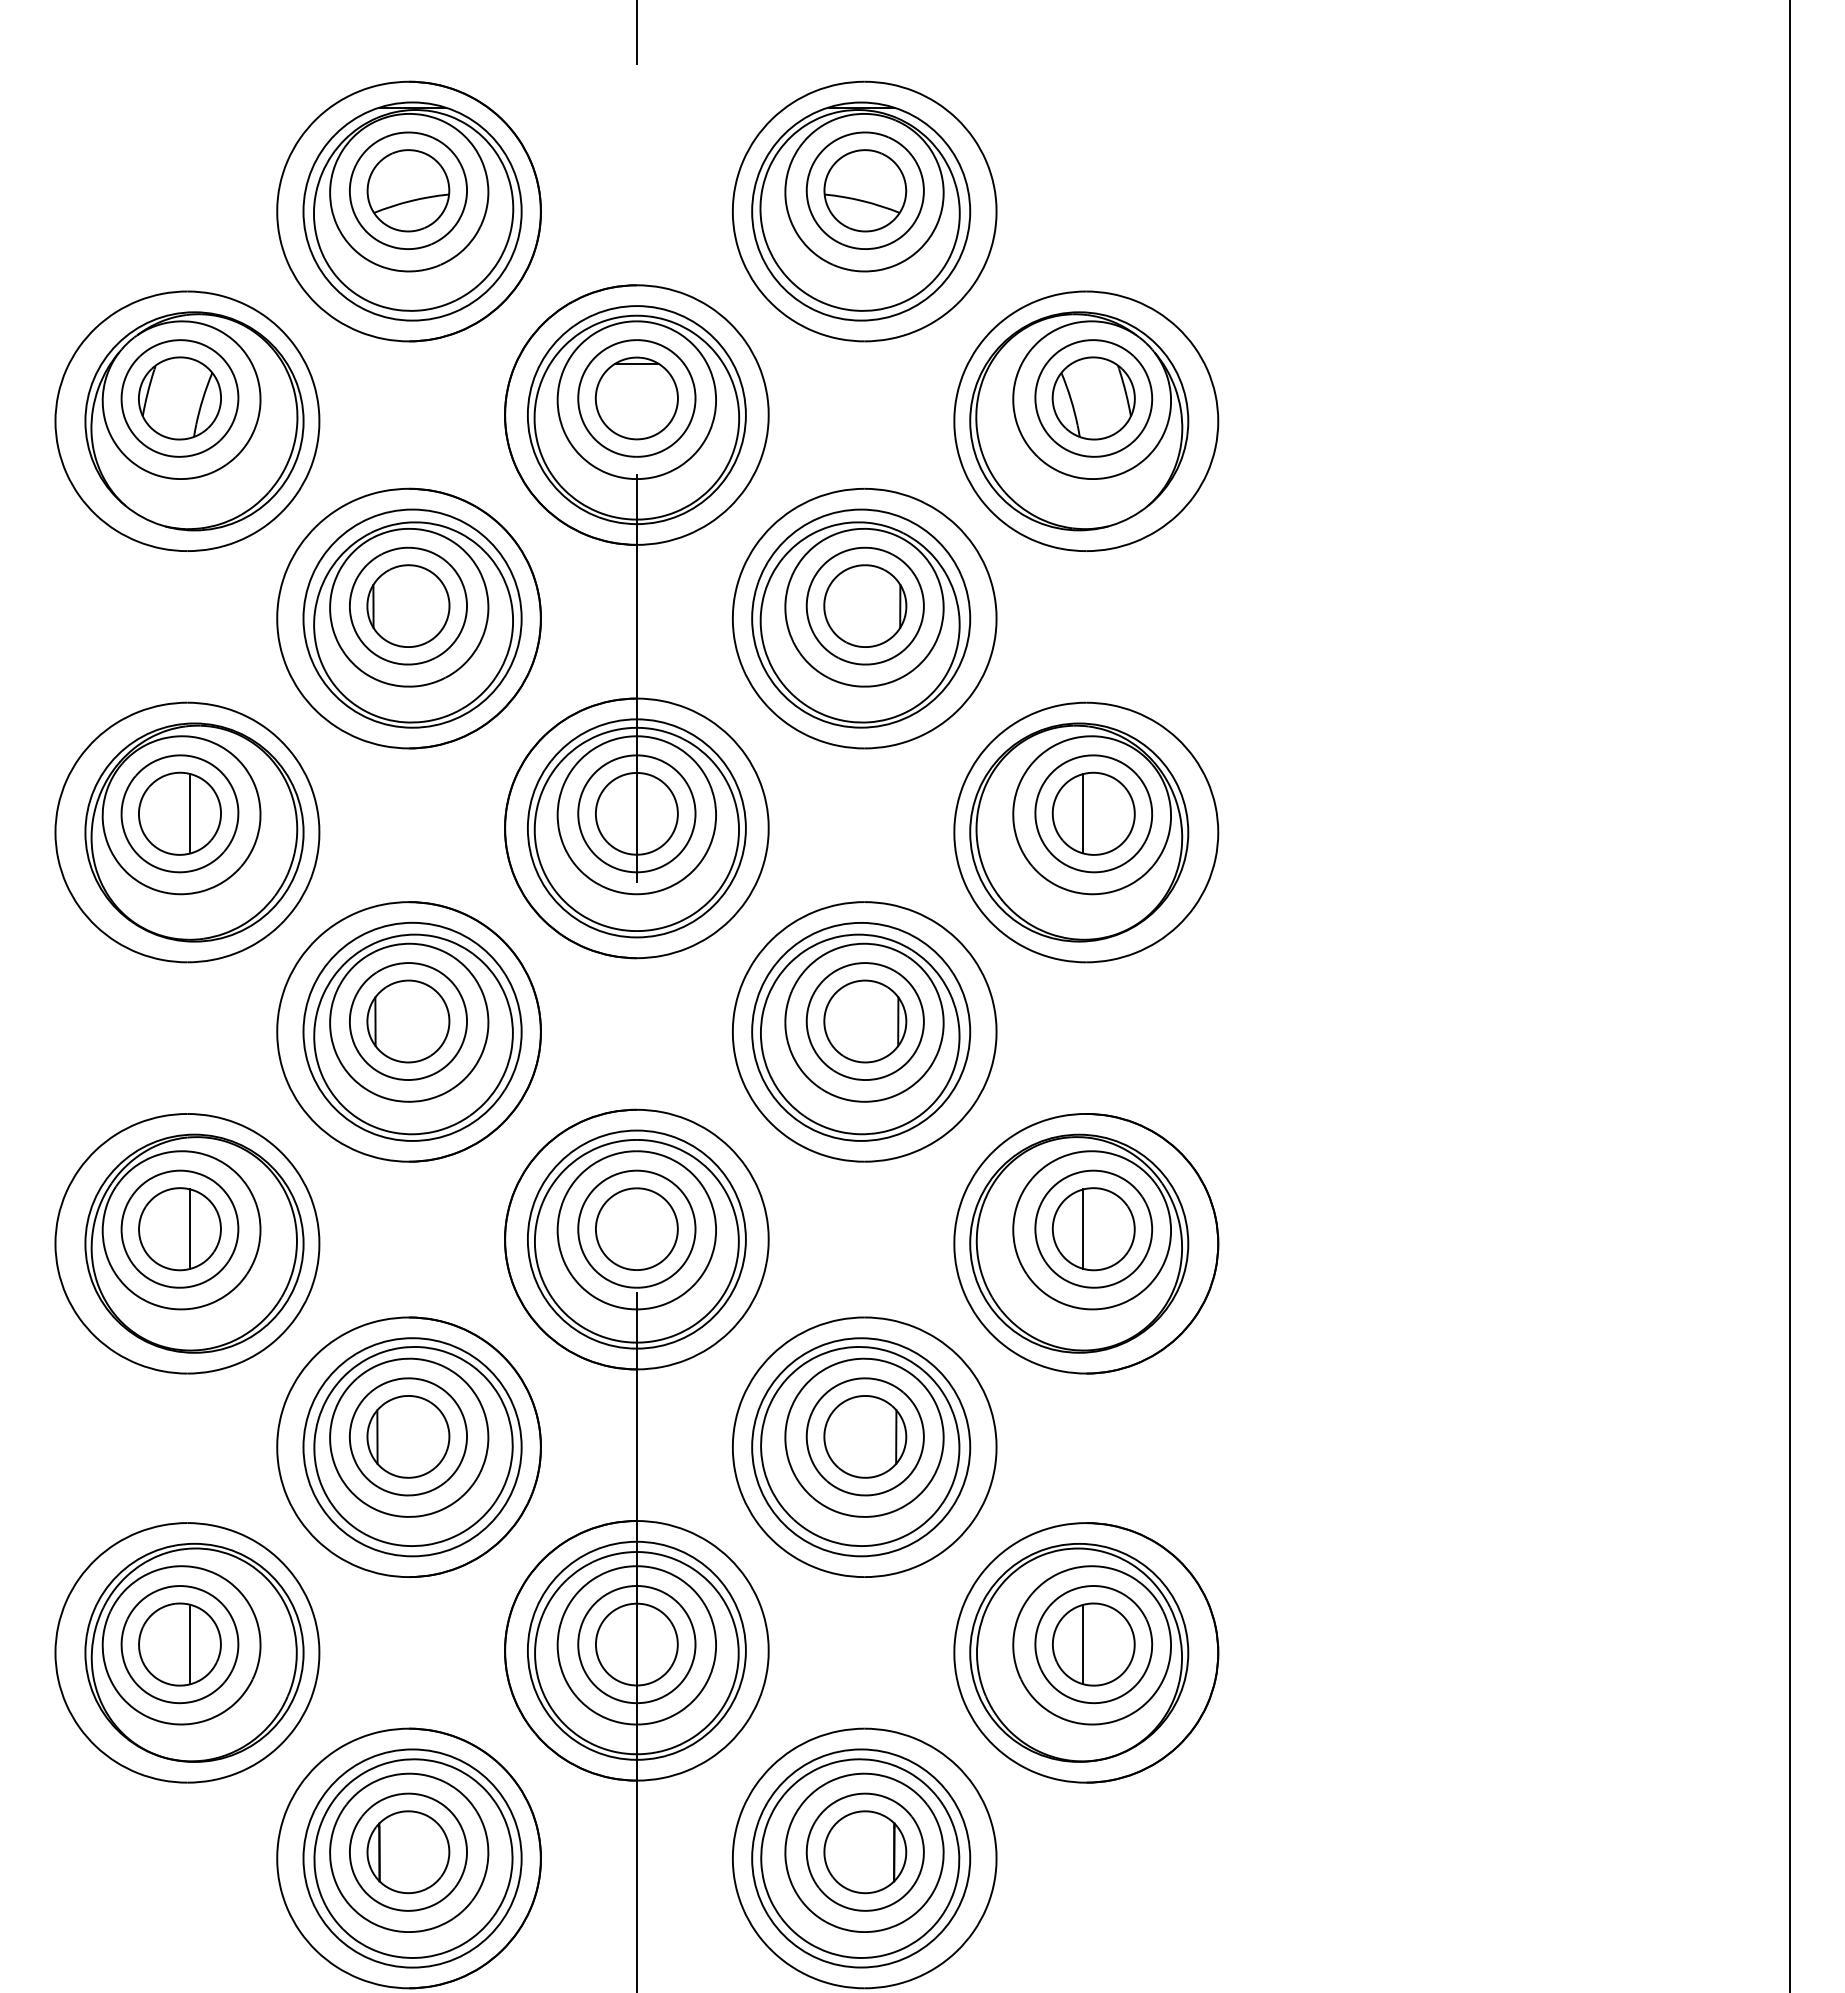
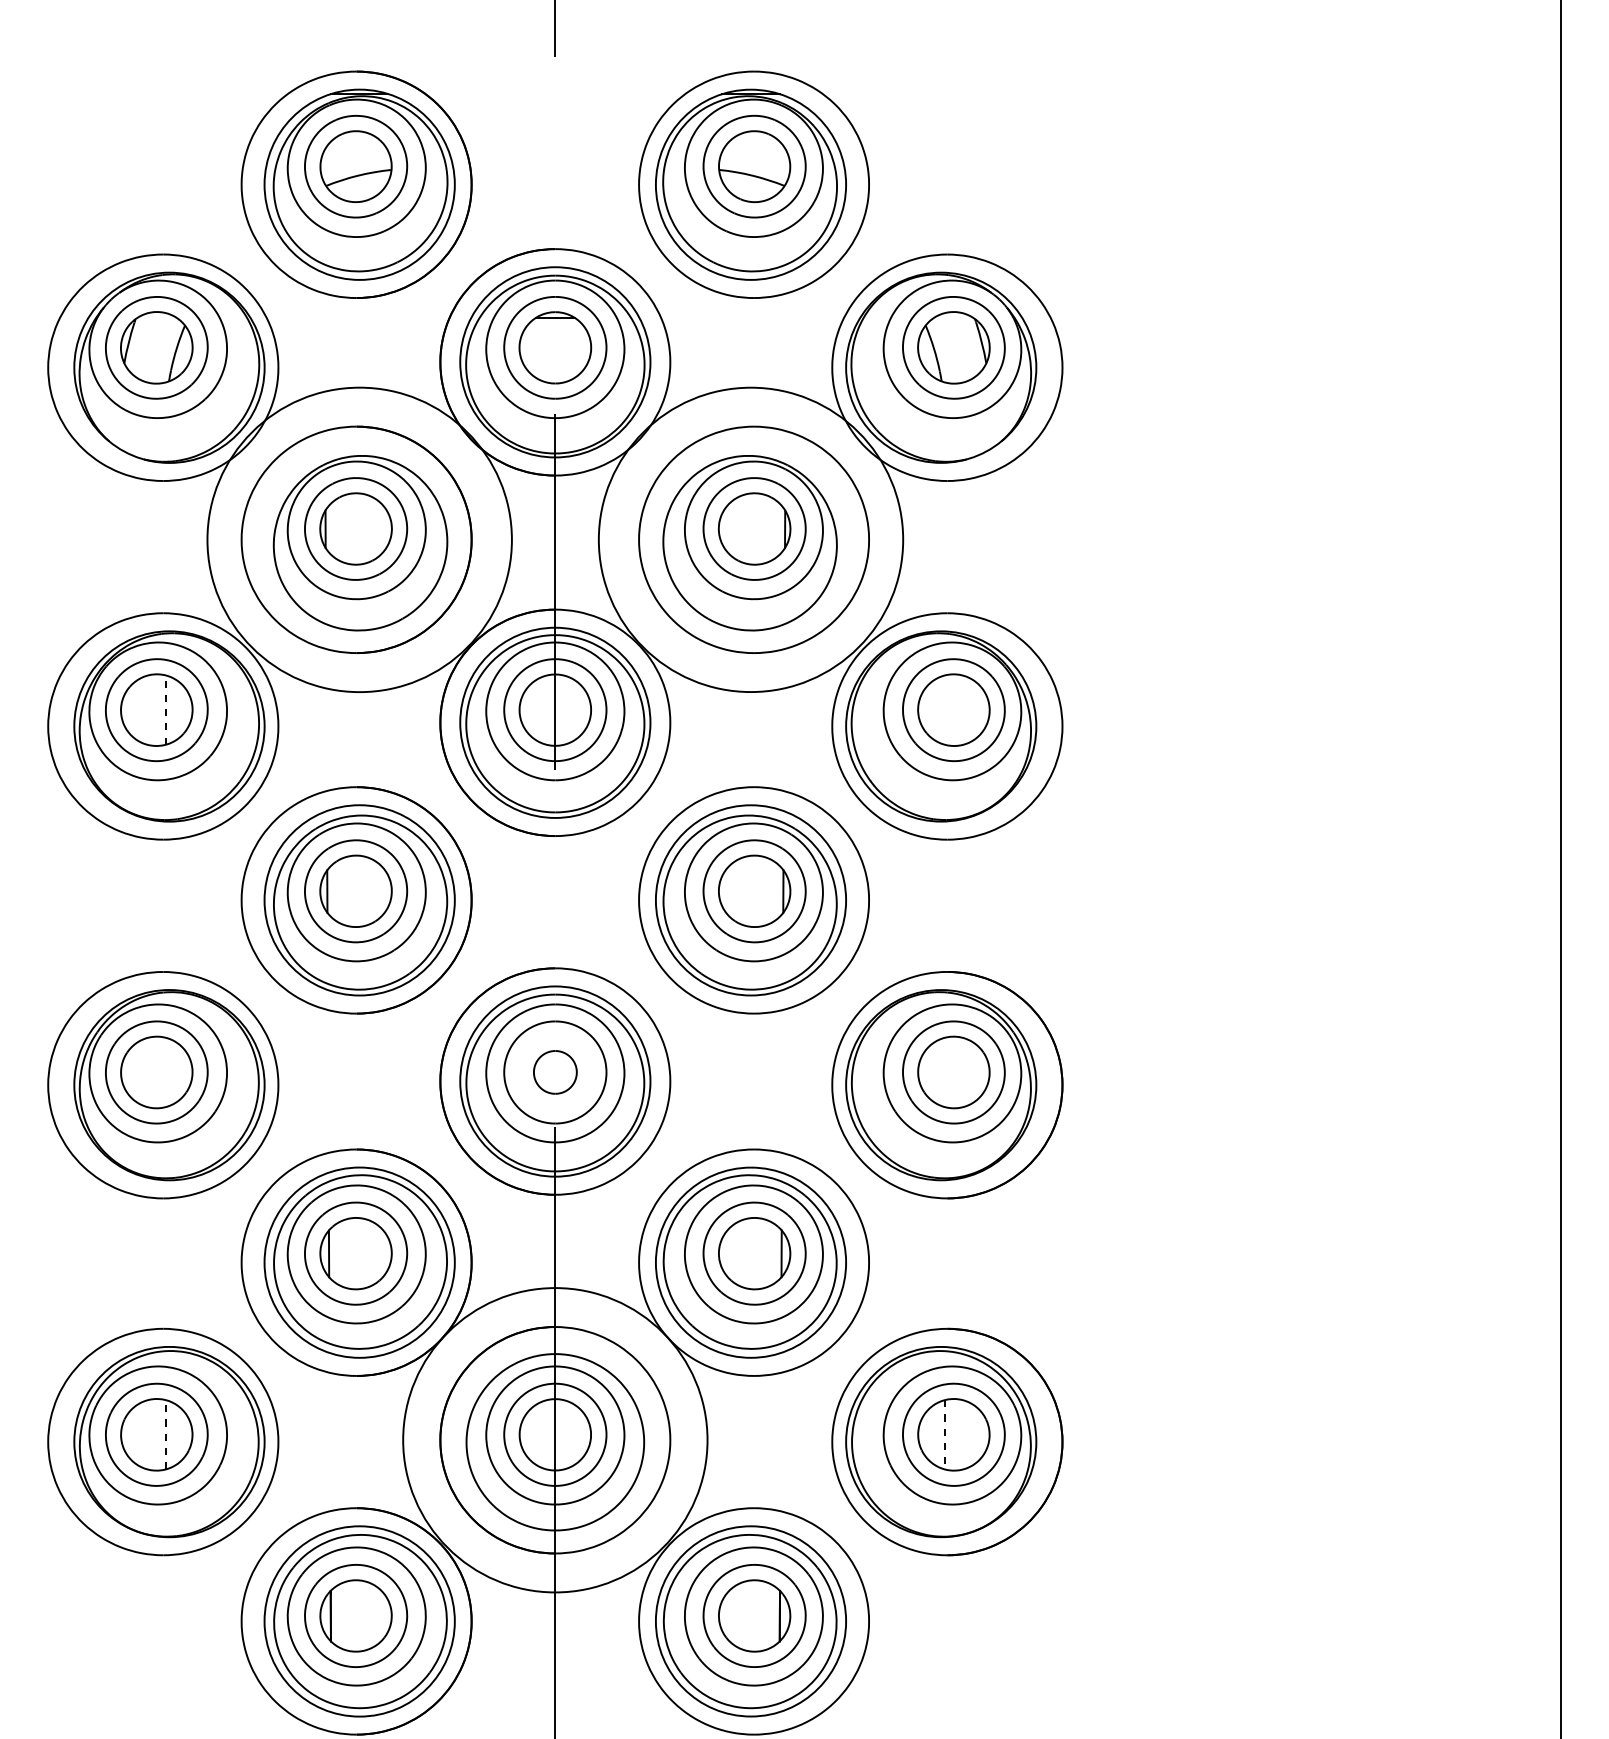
circle: (412, 618) -> (359, 539), size x1.6
circle: (861, 618) -> (751, 539), size x1.6
line: (190, 813) -> (165, 709), solid -> dashed
line: (1083, 813) -> (944, 709), removed
line: (190, 1228) -> (165, 1071), removed
part: (636, 1228) -> (555, 1071), size x0.6
line: (1083, 1228) -> (944, 1071), removed
line: (190, 1644) -> (165, 1434), solid -> dashed
line: (1083, 1644) -> (944, 1434), solid -> dashed
circle: (636, 1650) -> (555, 1439), size x1.6

